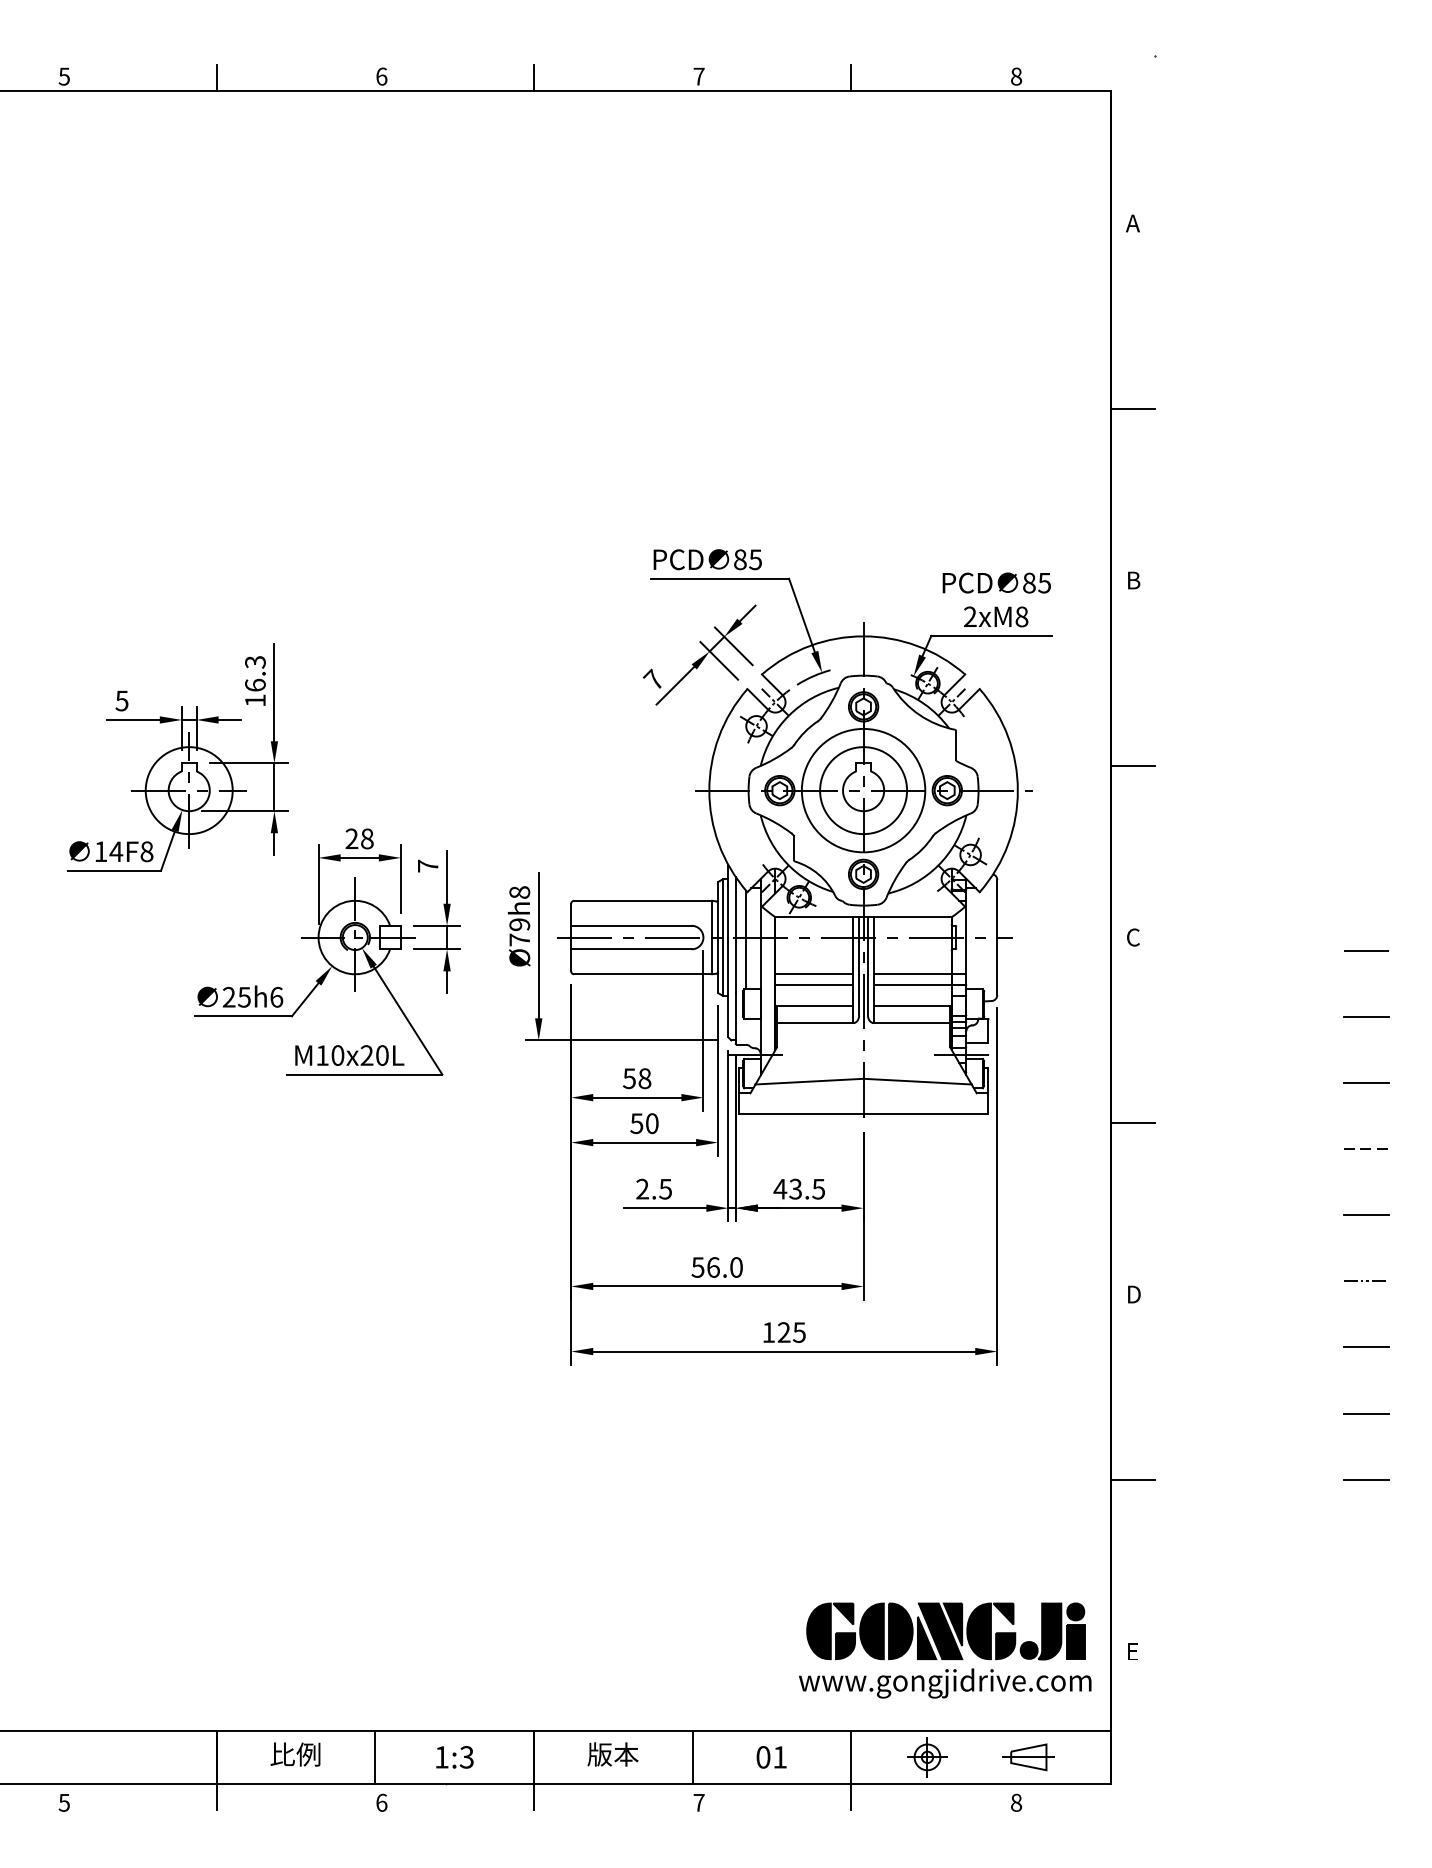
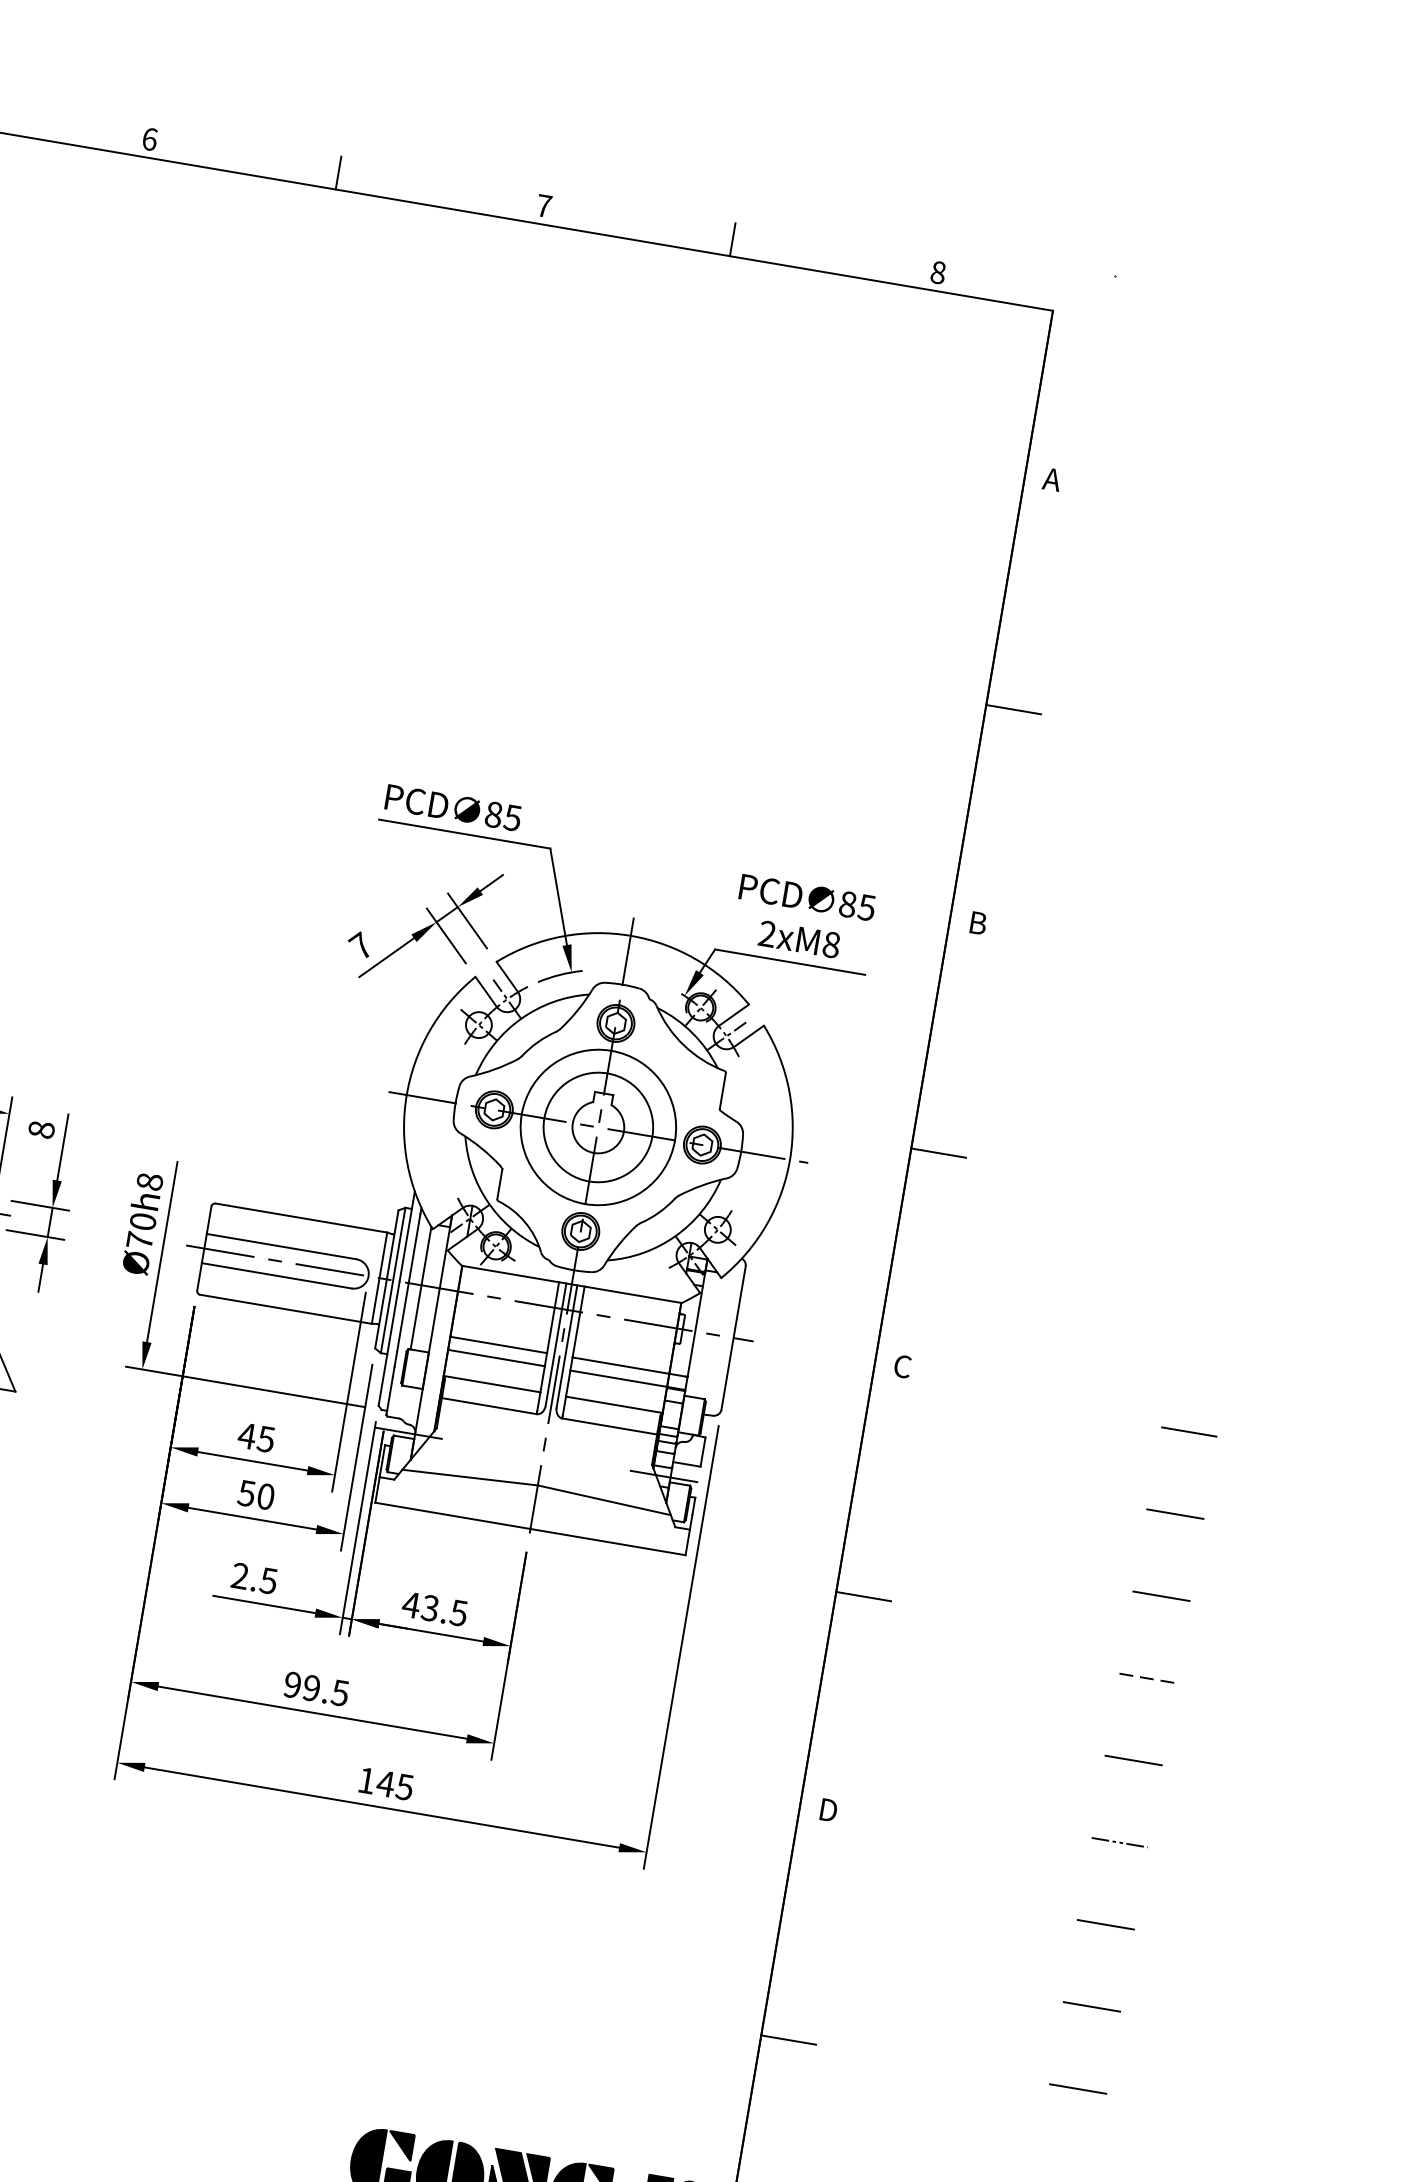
text: (427, 865) -> (40, 1128), 7 -> 8
text: (519, 924) -> (142, 1221), Ø79h8 -> Ø70h8
text: (636, 1078) -> (255, 1437), 58 -> 45
text: (716, 1267) -> (315, 1688), 56.0 -> 99.5
text: (783, 1332) -> (385, 1783), 125 -> 145

